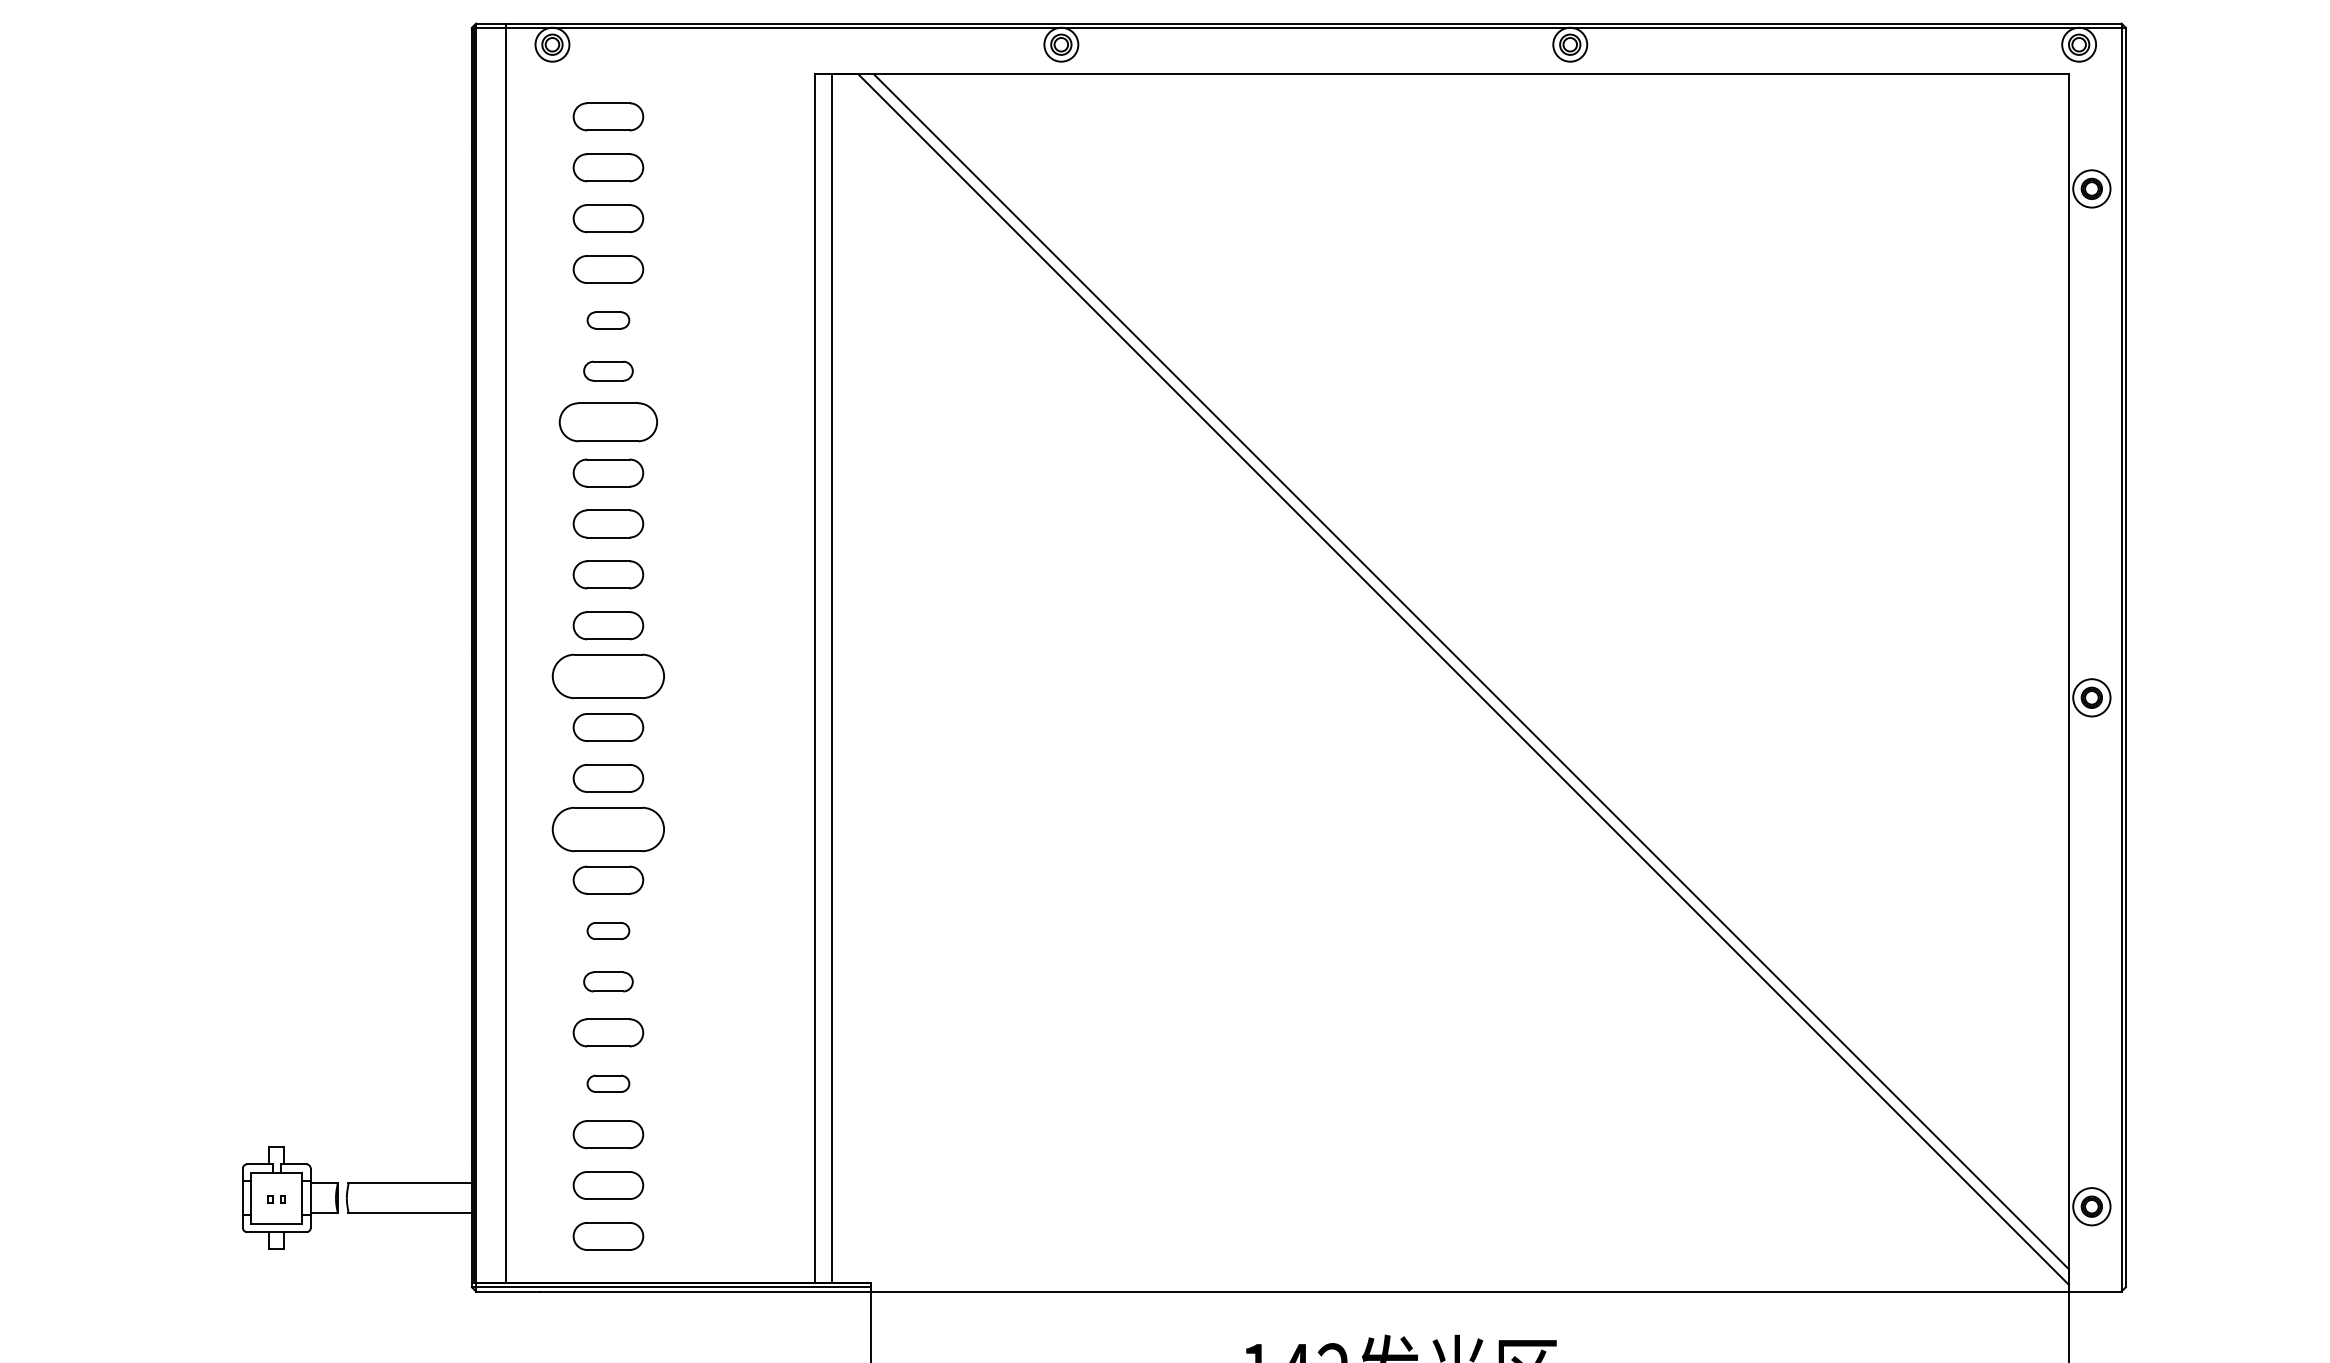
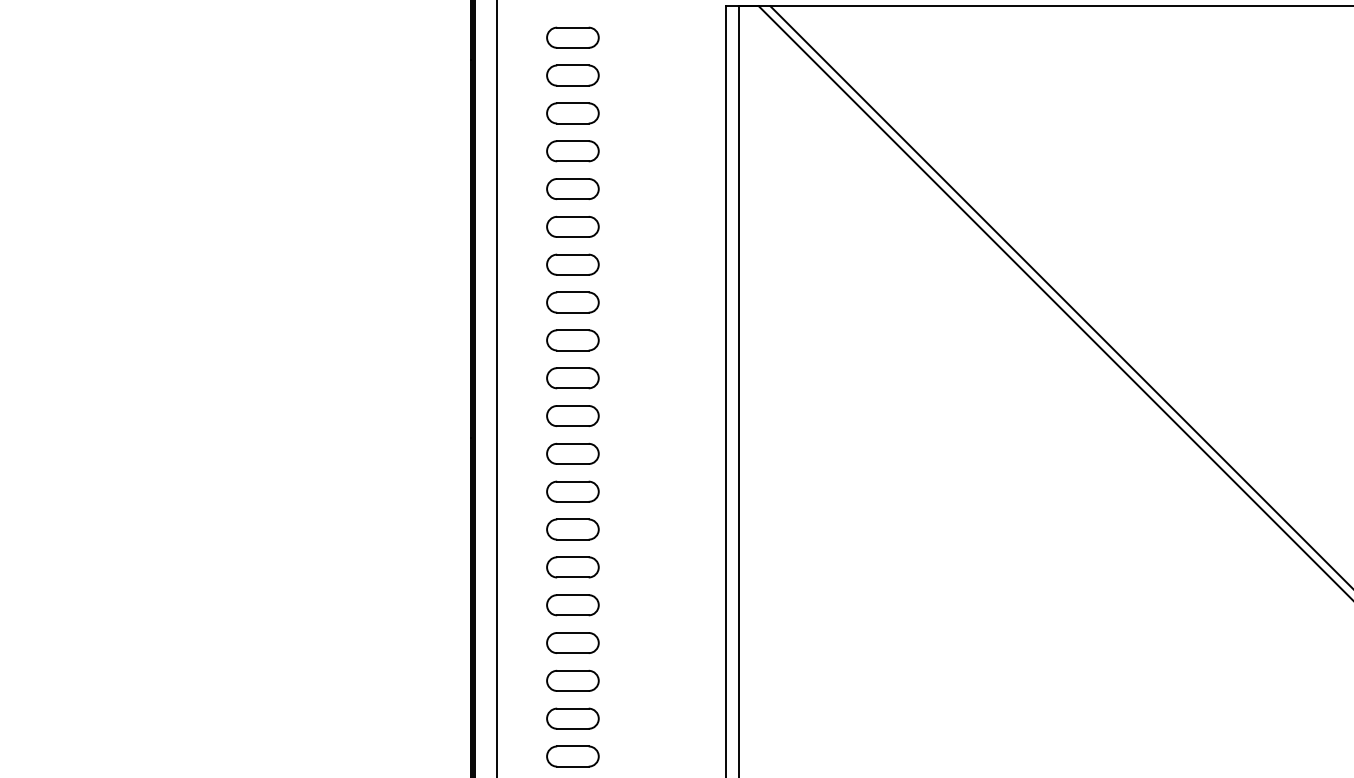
part: (608, 320) -> (572, 189), size x1.67
part: (608, 370) -> (572, 226), size x1.43
part: (608, 421) -> (572, 264), size x0.71
part: (608, 676) -> (572, 453), size x0.62
part: (608, 828) -> (572, 566), size x0.62
part: (608, 930) -> (572, 642), size x1.67
part: (608, 981) -> (572, 680), size x1.43
part: (608, 1083) -> (572, 756), size x1.67

